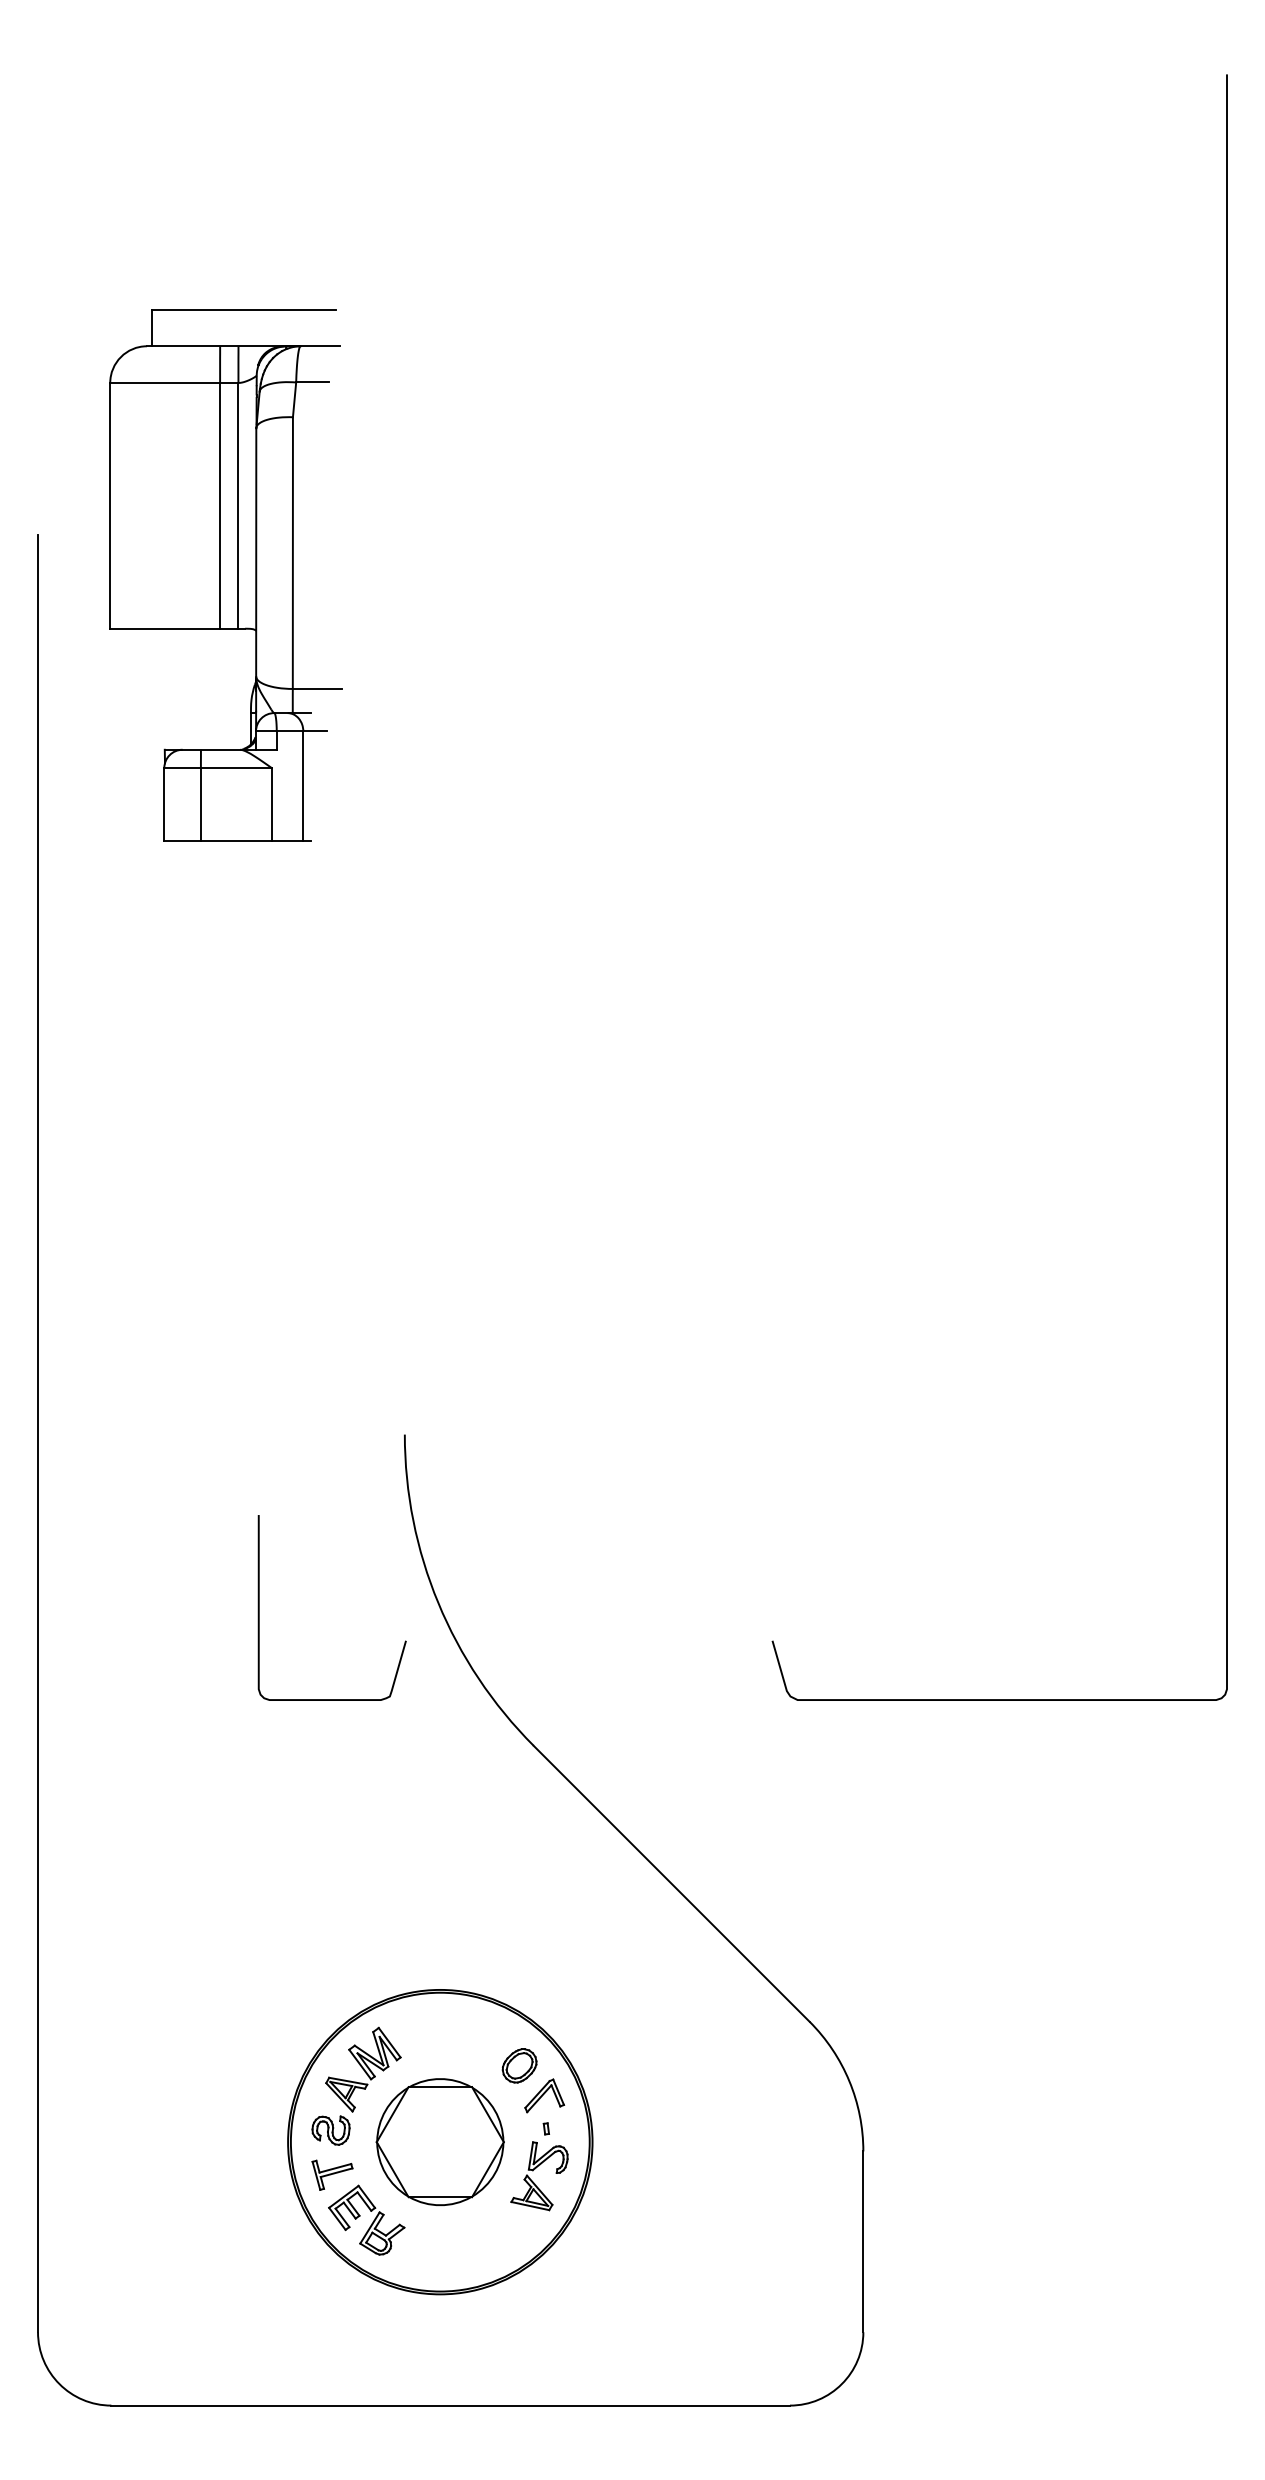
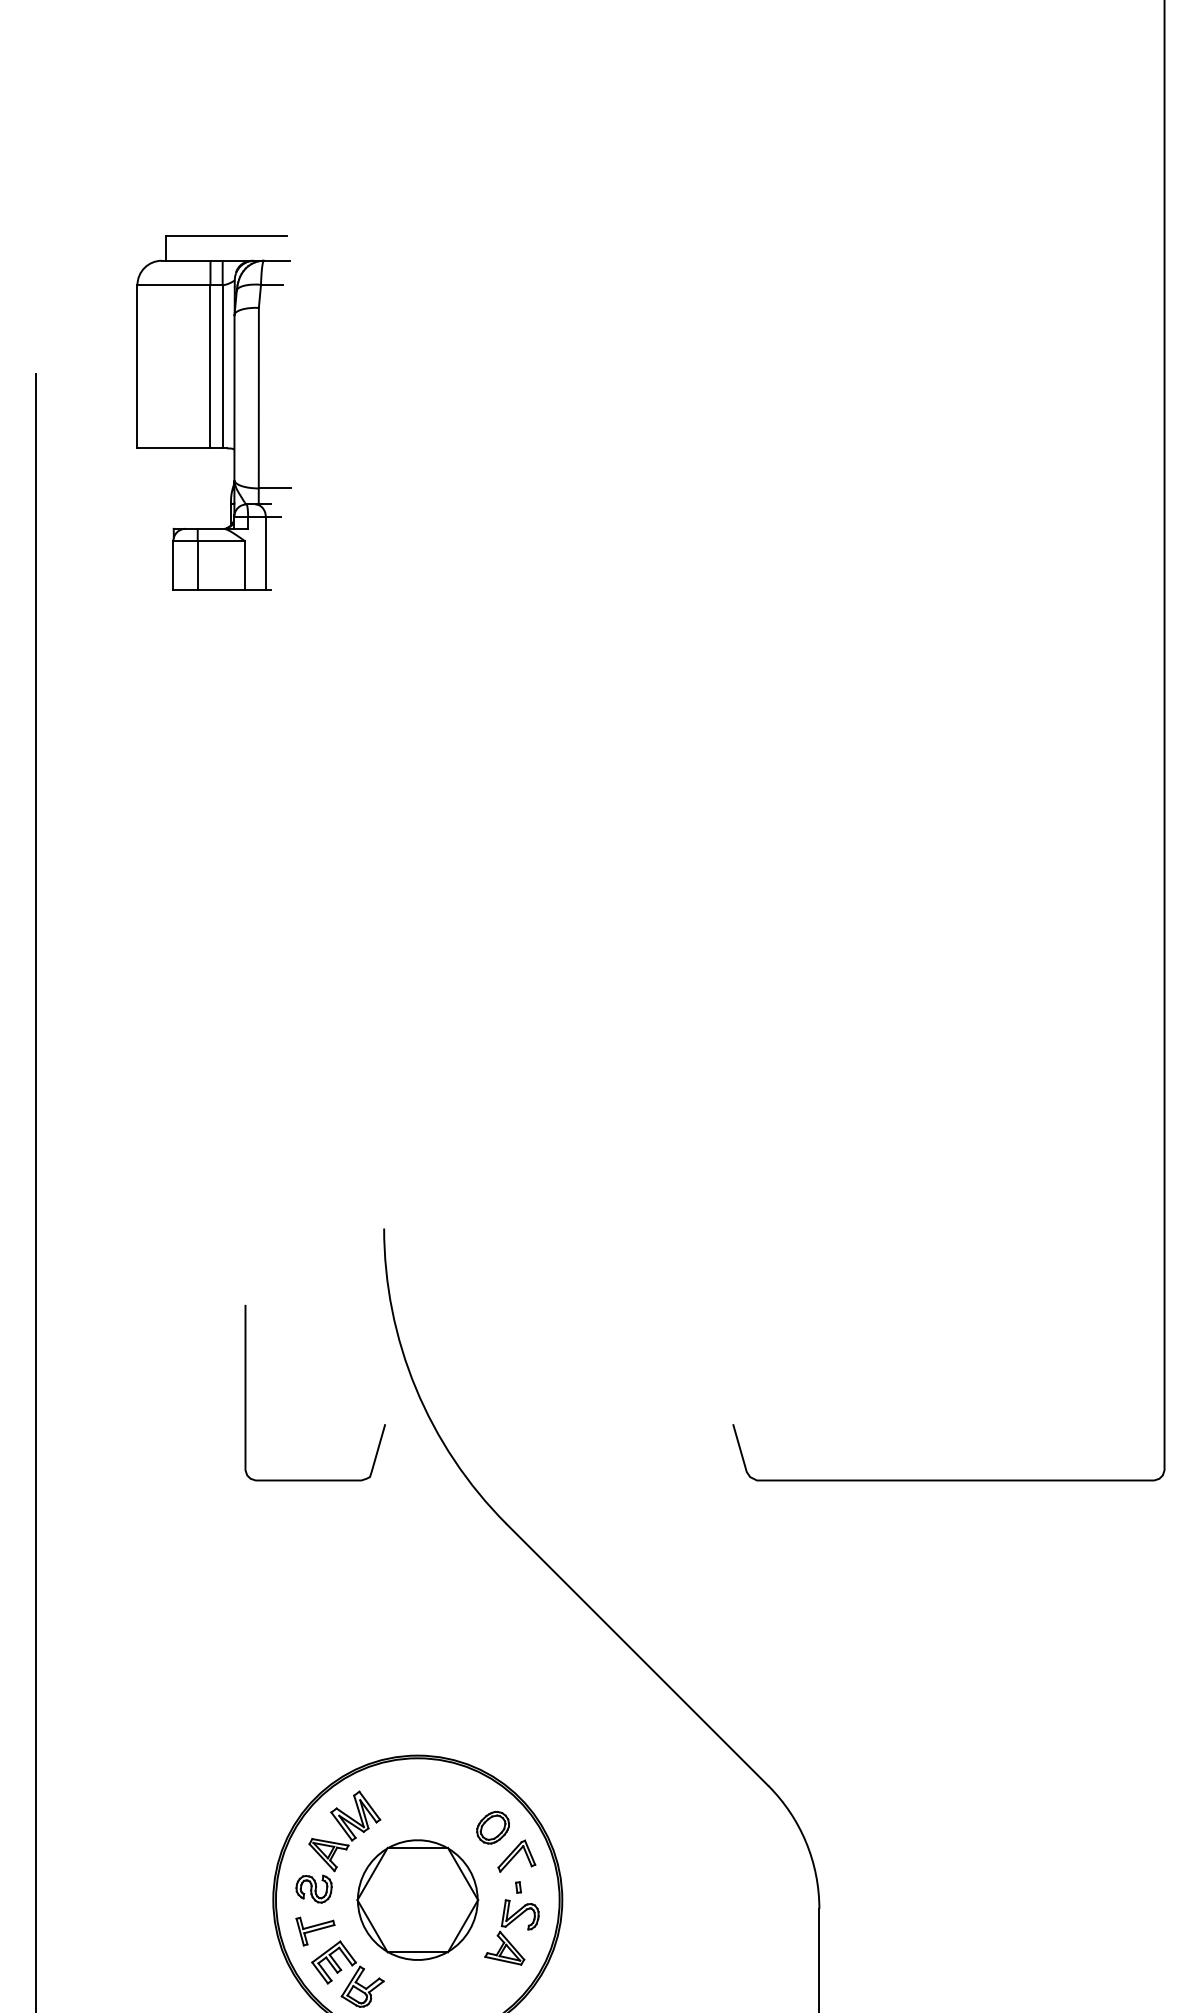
part: (225, 575) -> (213, 413), size x0.7

